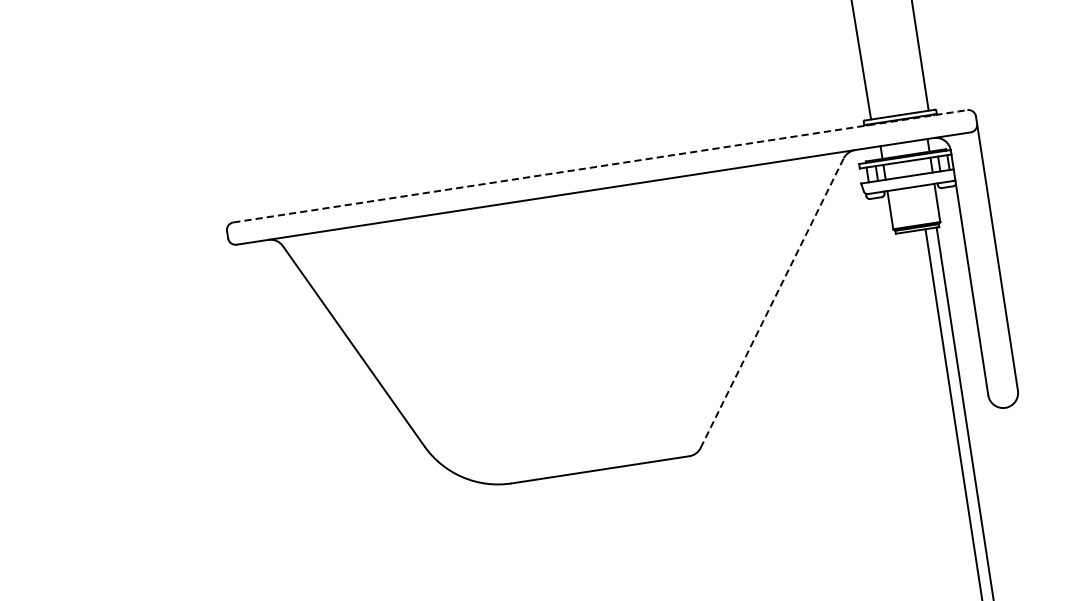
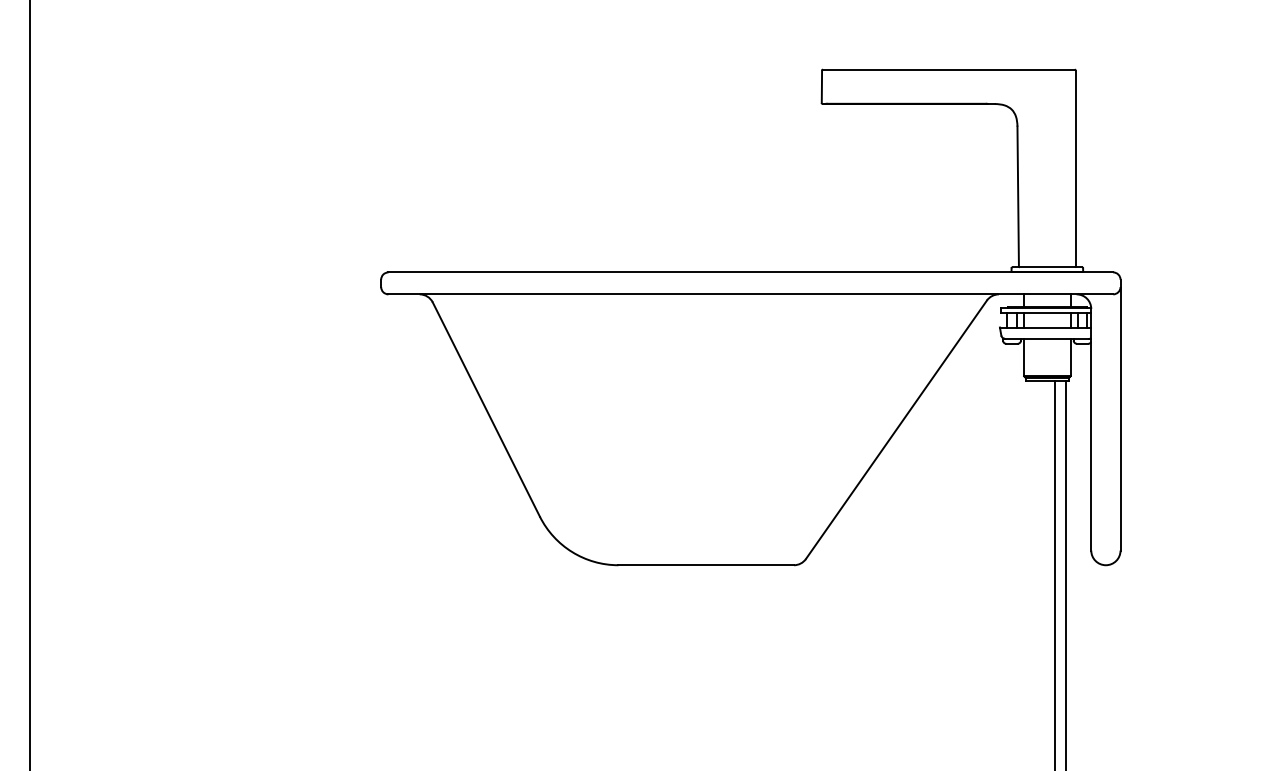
line: (601, 166) -> (751, 272), dashed -> solid
line: (772, 302) -> (896, 429), dashed -> solid

